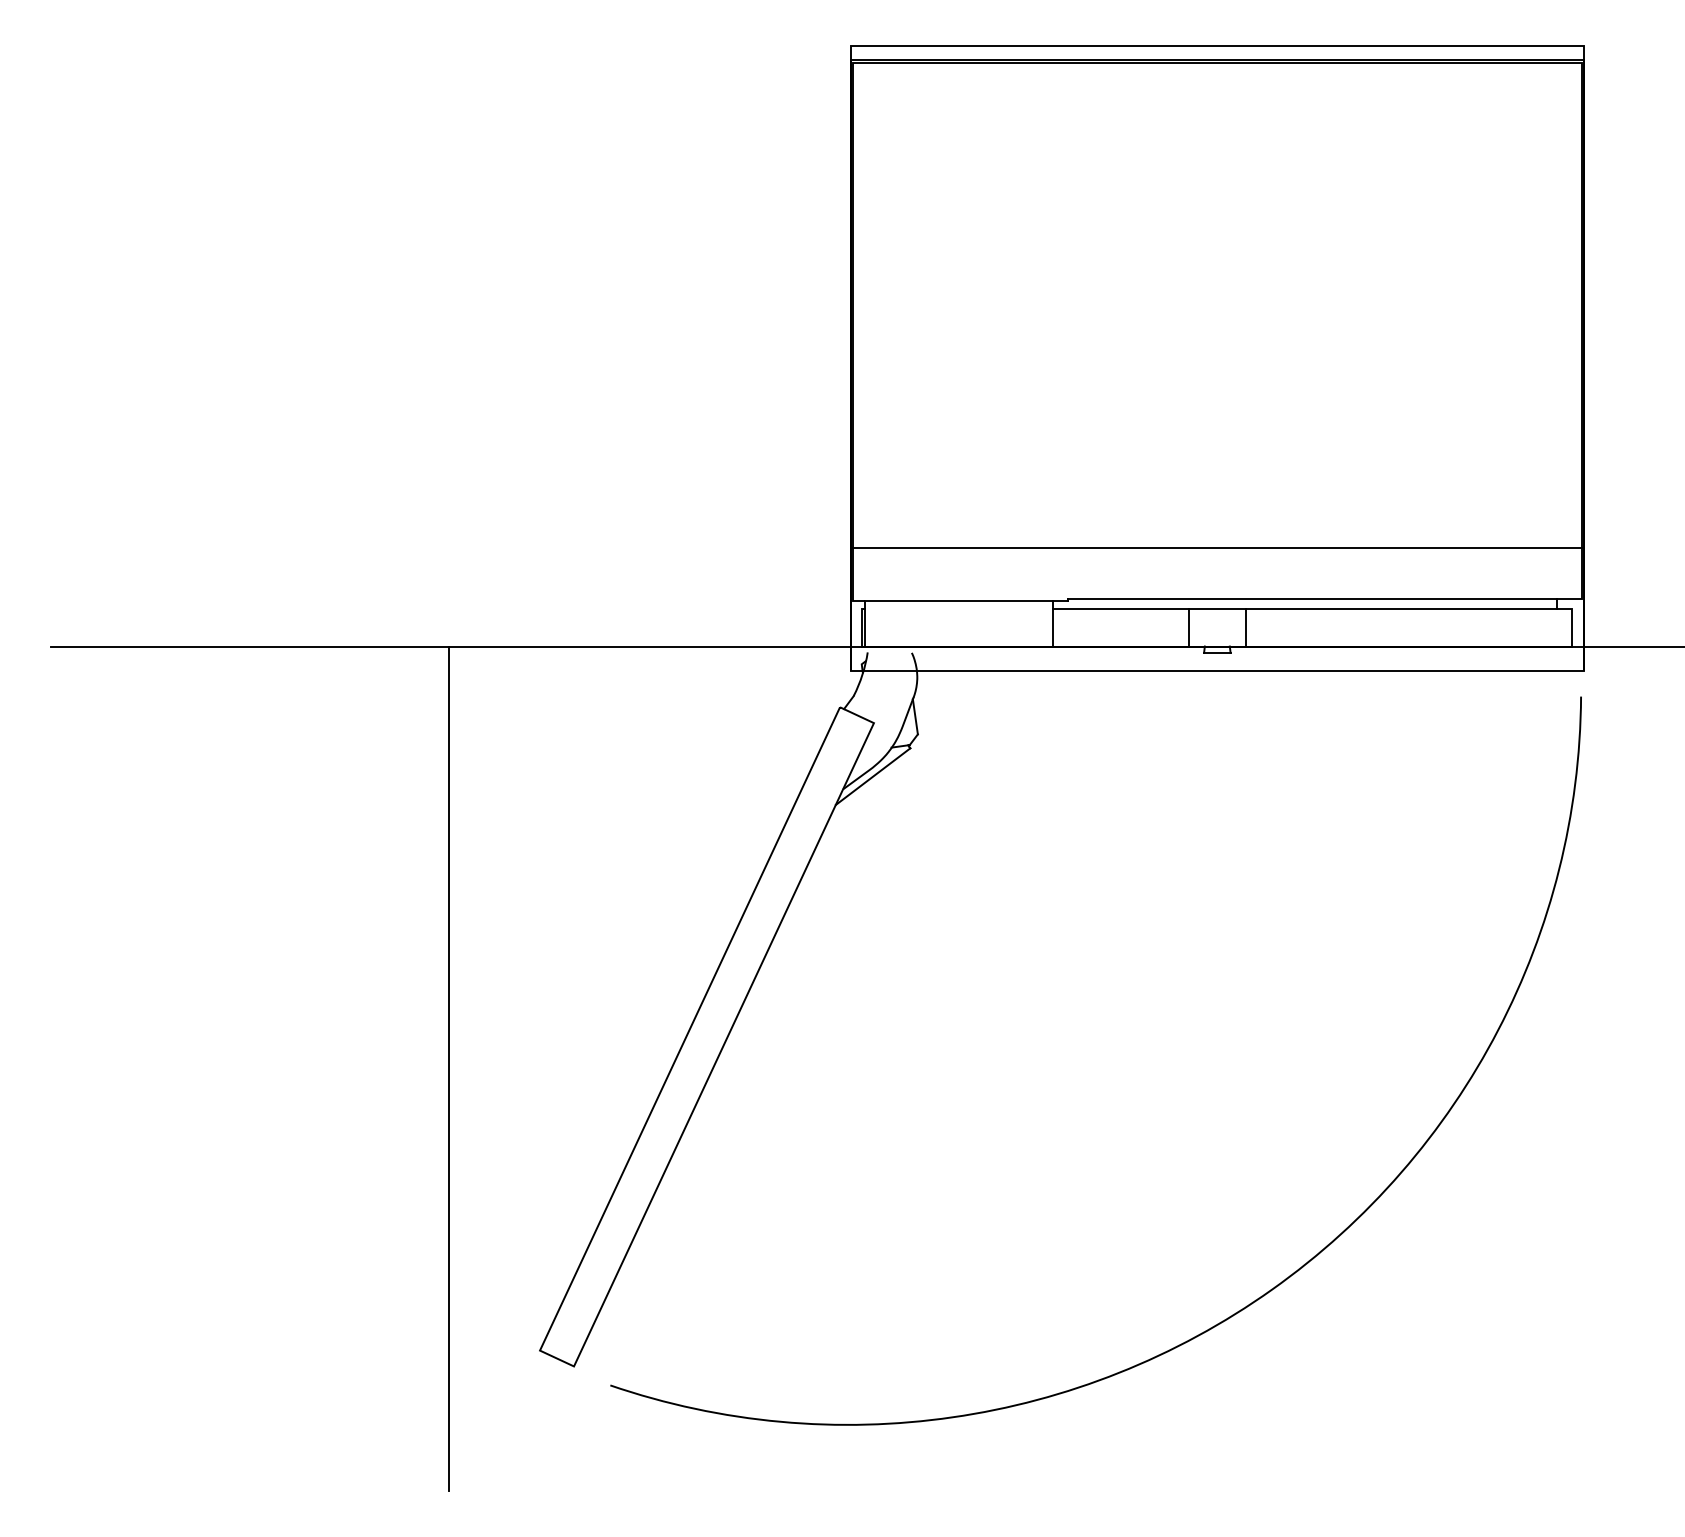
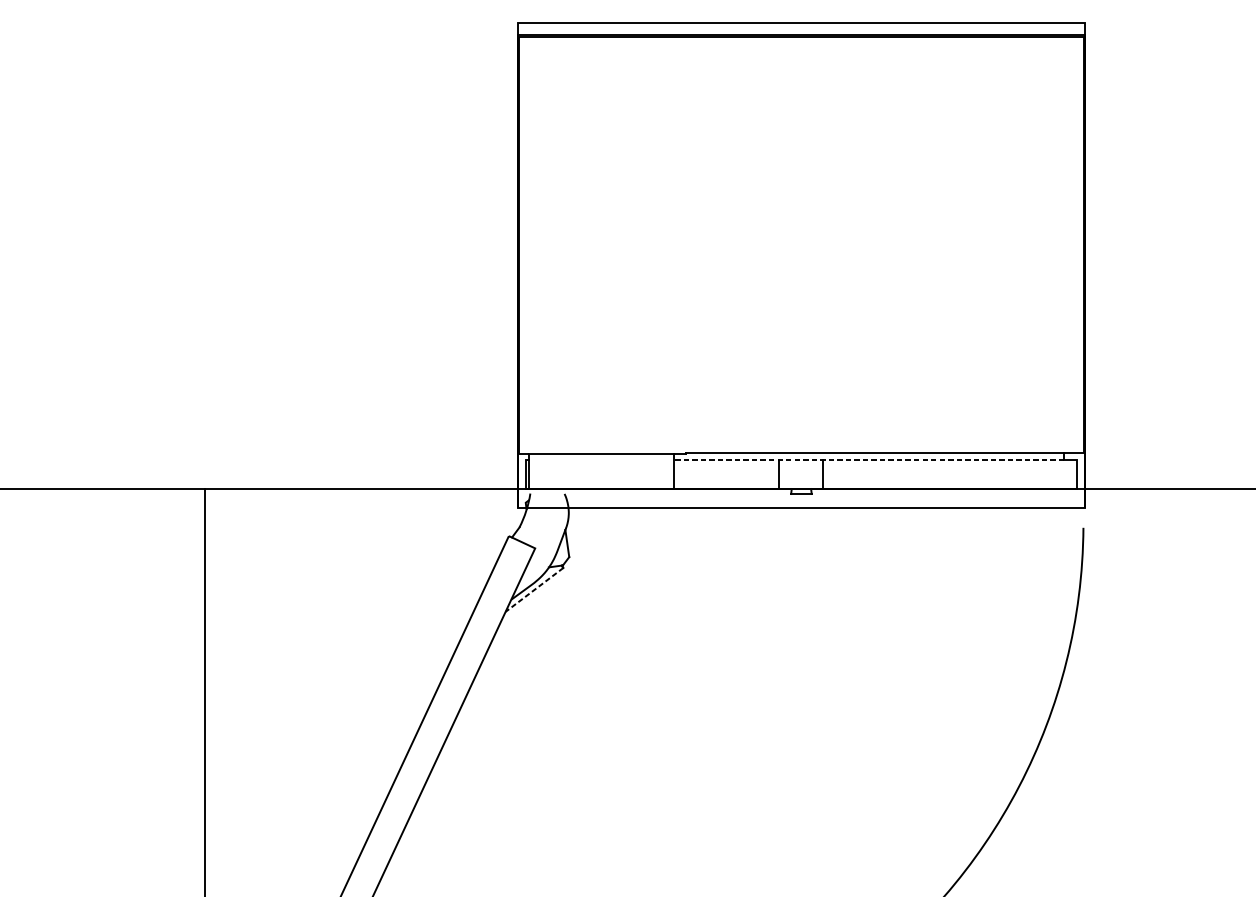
line: (1216, 548) -> (800, 413), removed
line: (1304, 609) -> (869, 460), solid -> dashed
line: (873, 776) -> (534, 589), solid -> dashed

